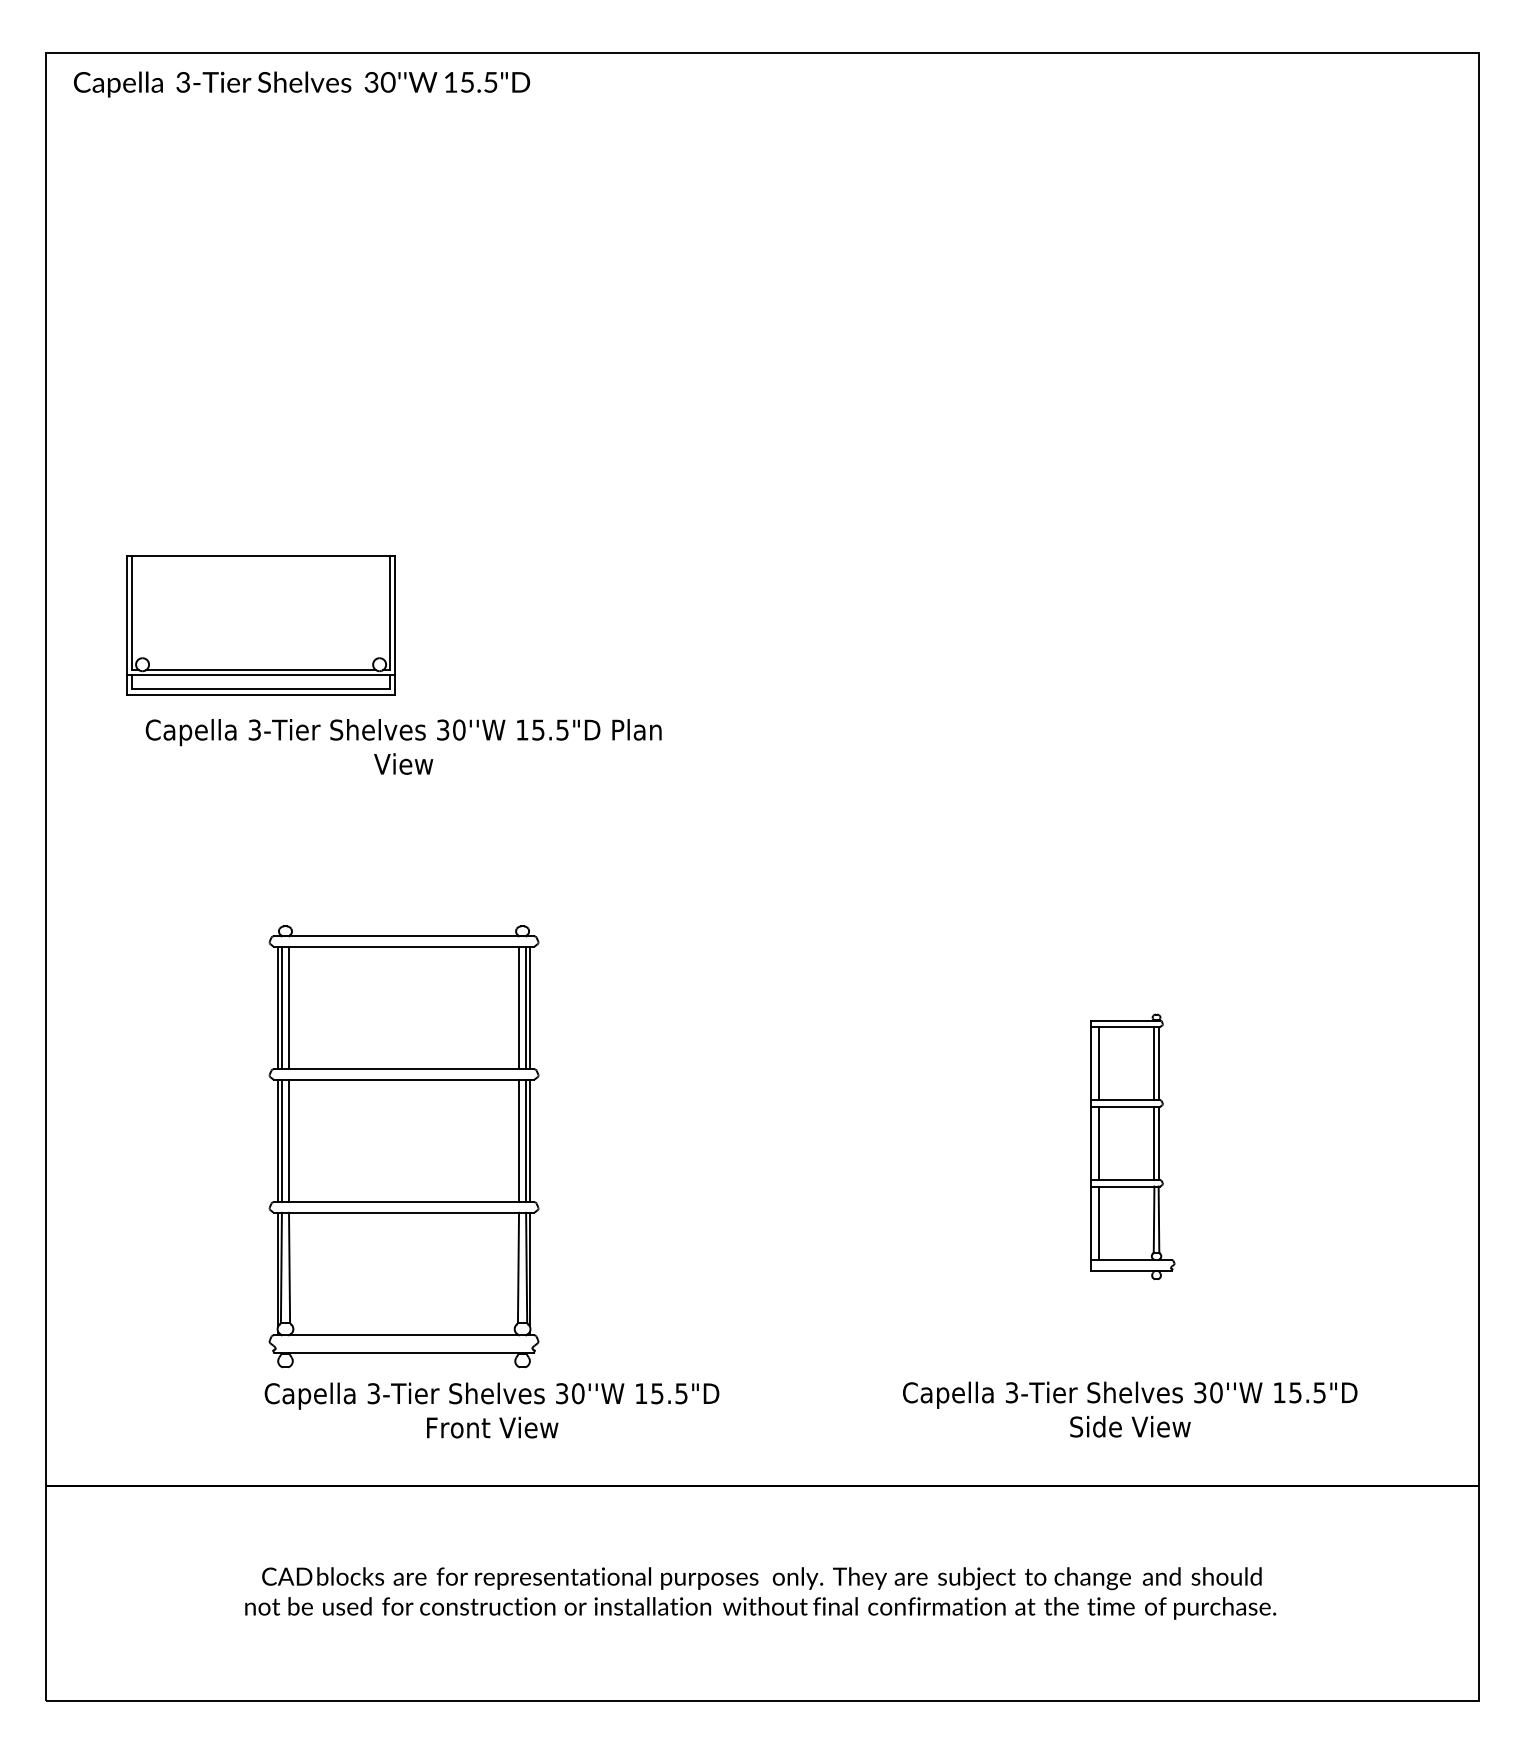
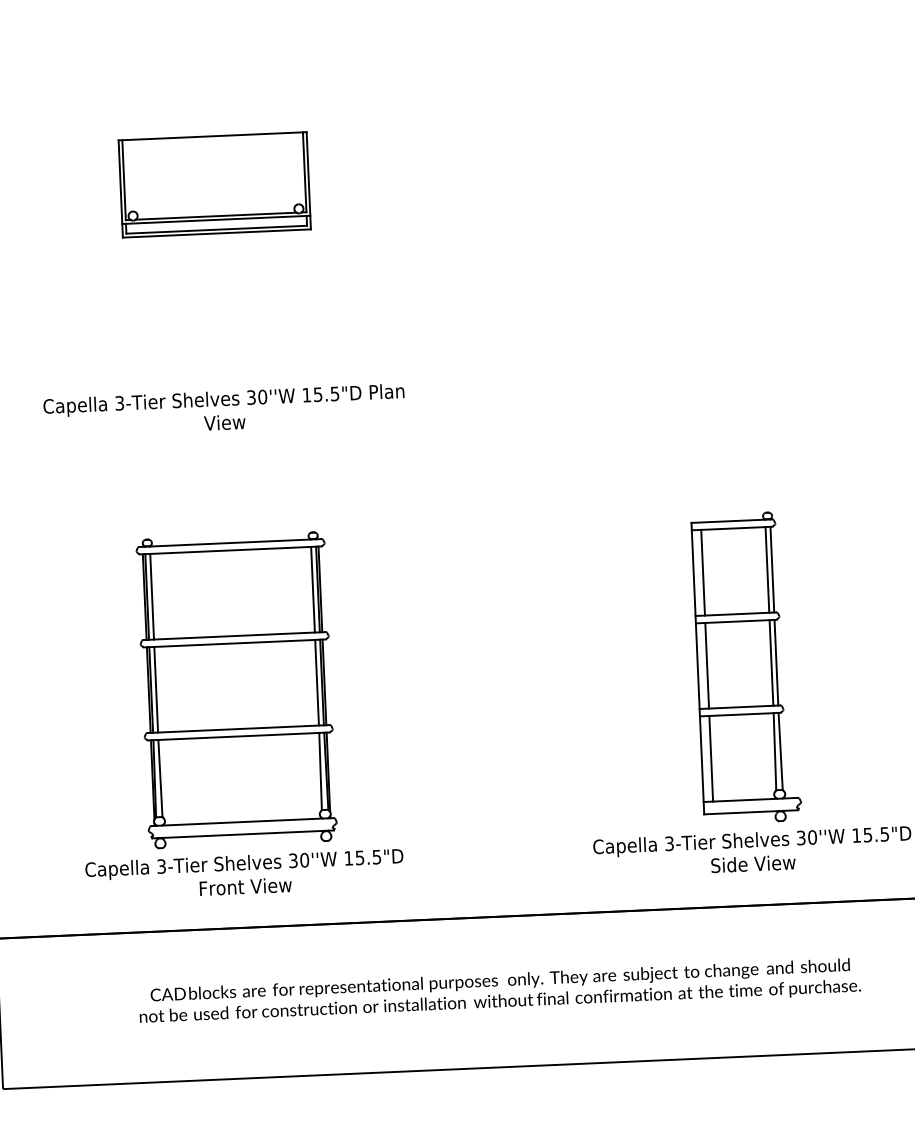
part: (260, 625) -> (214, 185), moved
part: (1132, 1146) -> (746, 667), size x1.67
text: (491, 1410) -> (244, 874), moved

